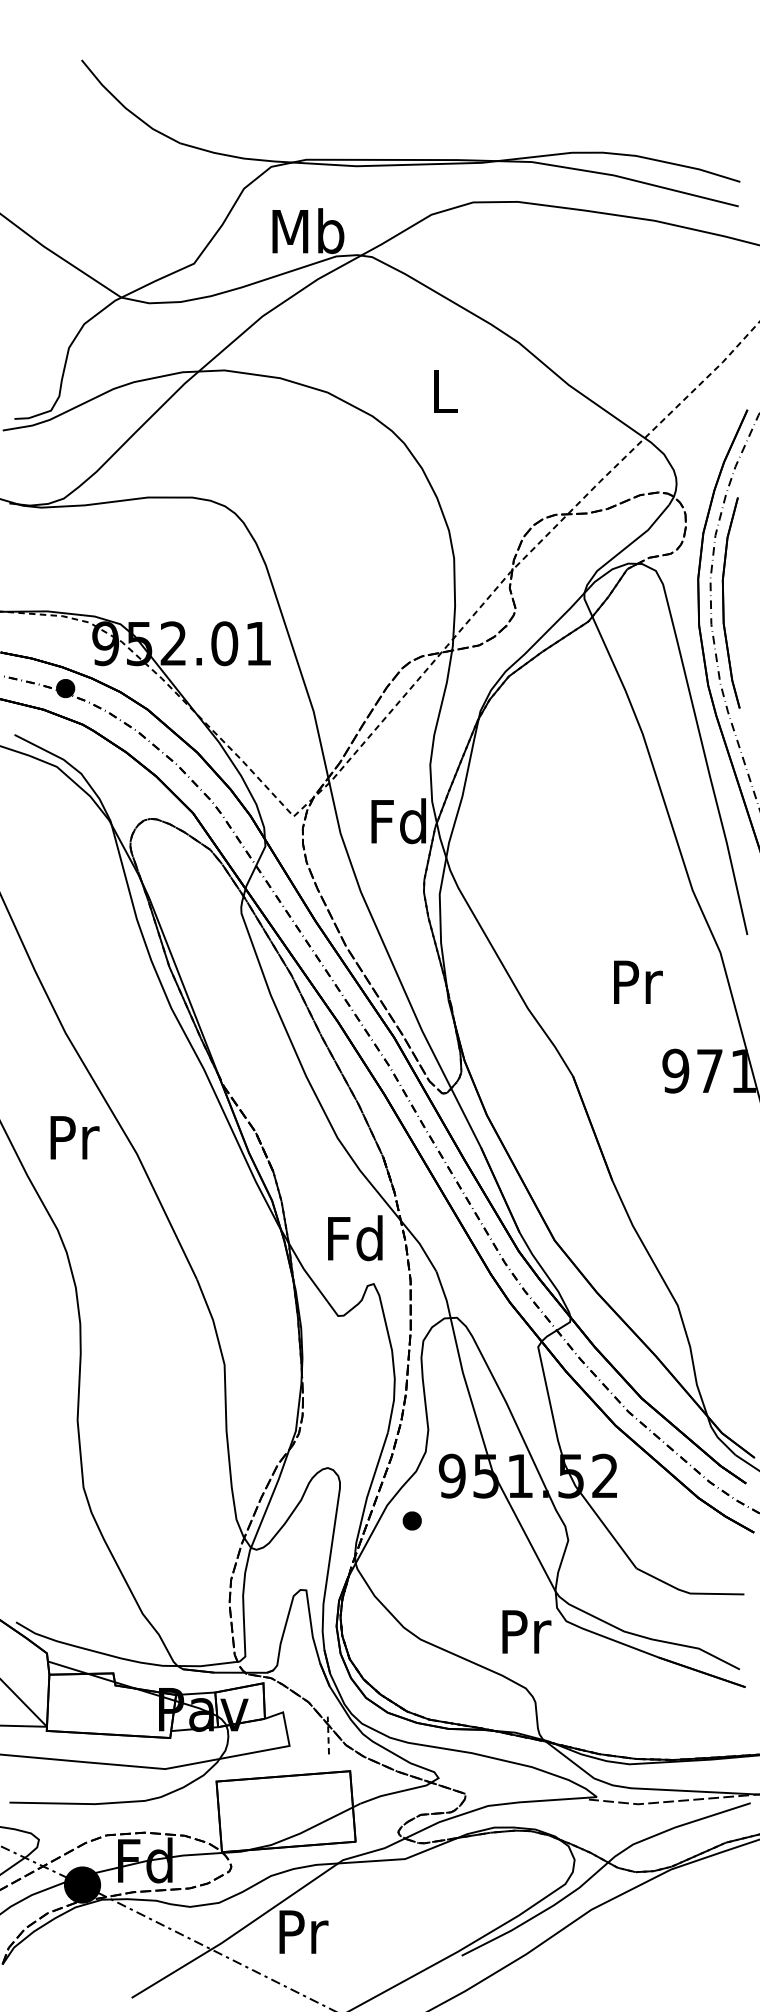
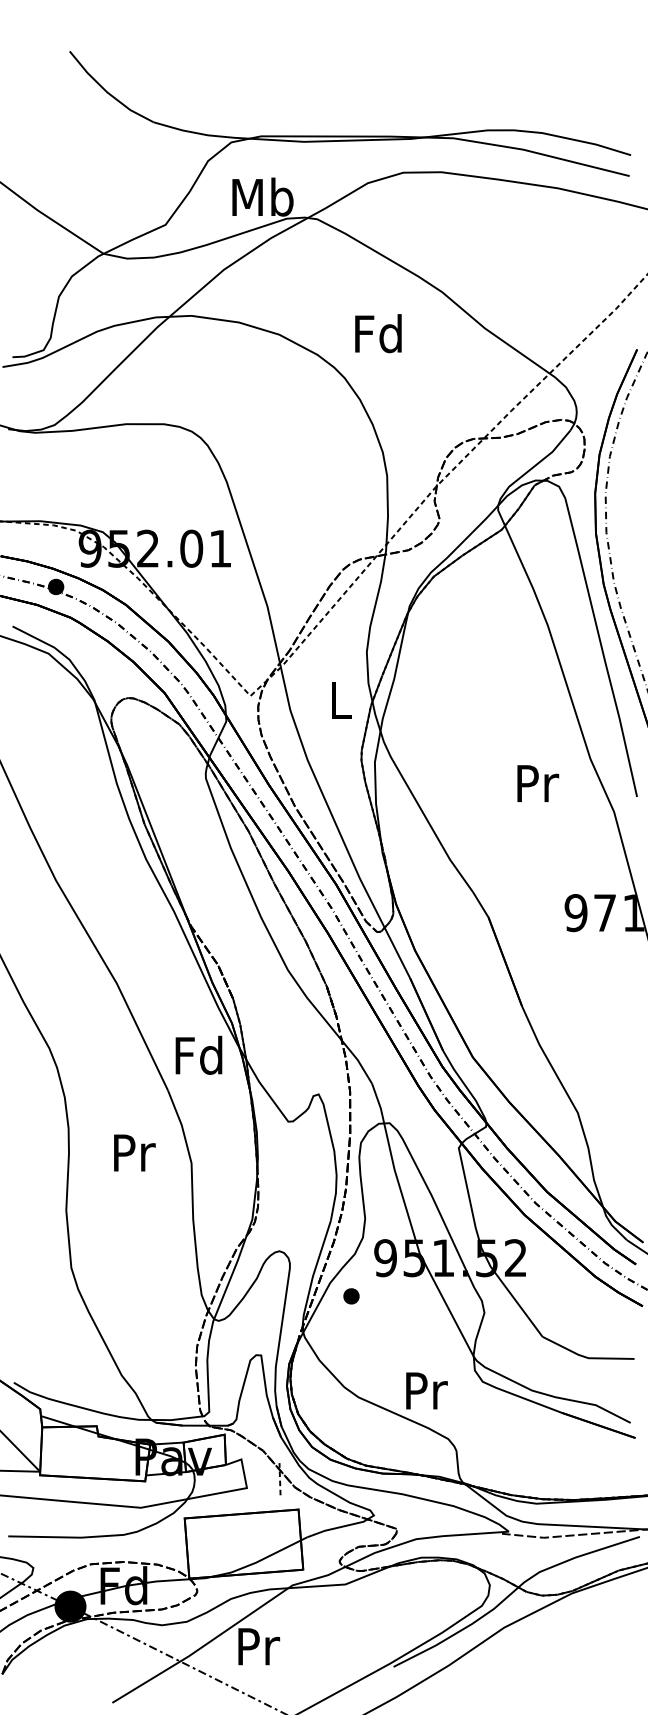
text: (443, 391) -> (378, 333), L -> Fd
part: (730, 602) -> (622, 513), removed
text: (398, 821) -> (339, 700), Fd -> L
text: (638, 981) -> (538, 782), moved
text: (74, 1137) -> (134, 1152), moved
text: (355, 1238) -> (199, 1055), moved
text: (526, 1631) -> (426, 1390), moved

